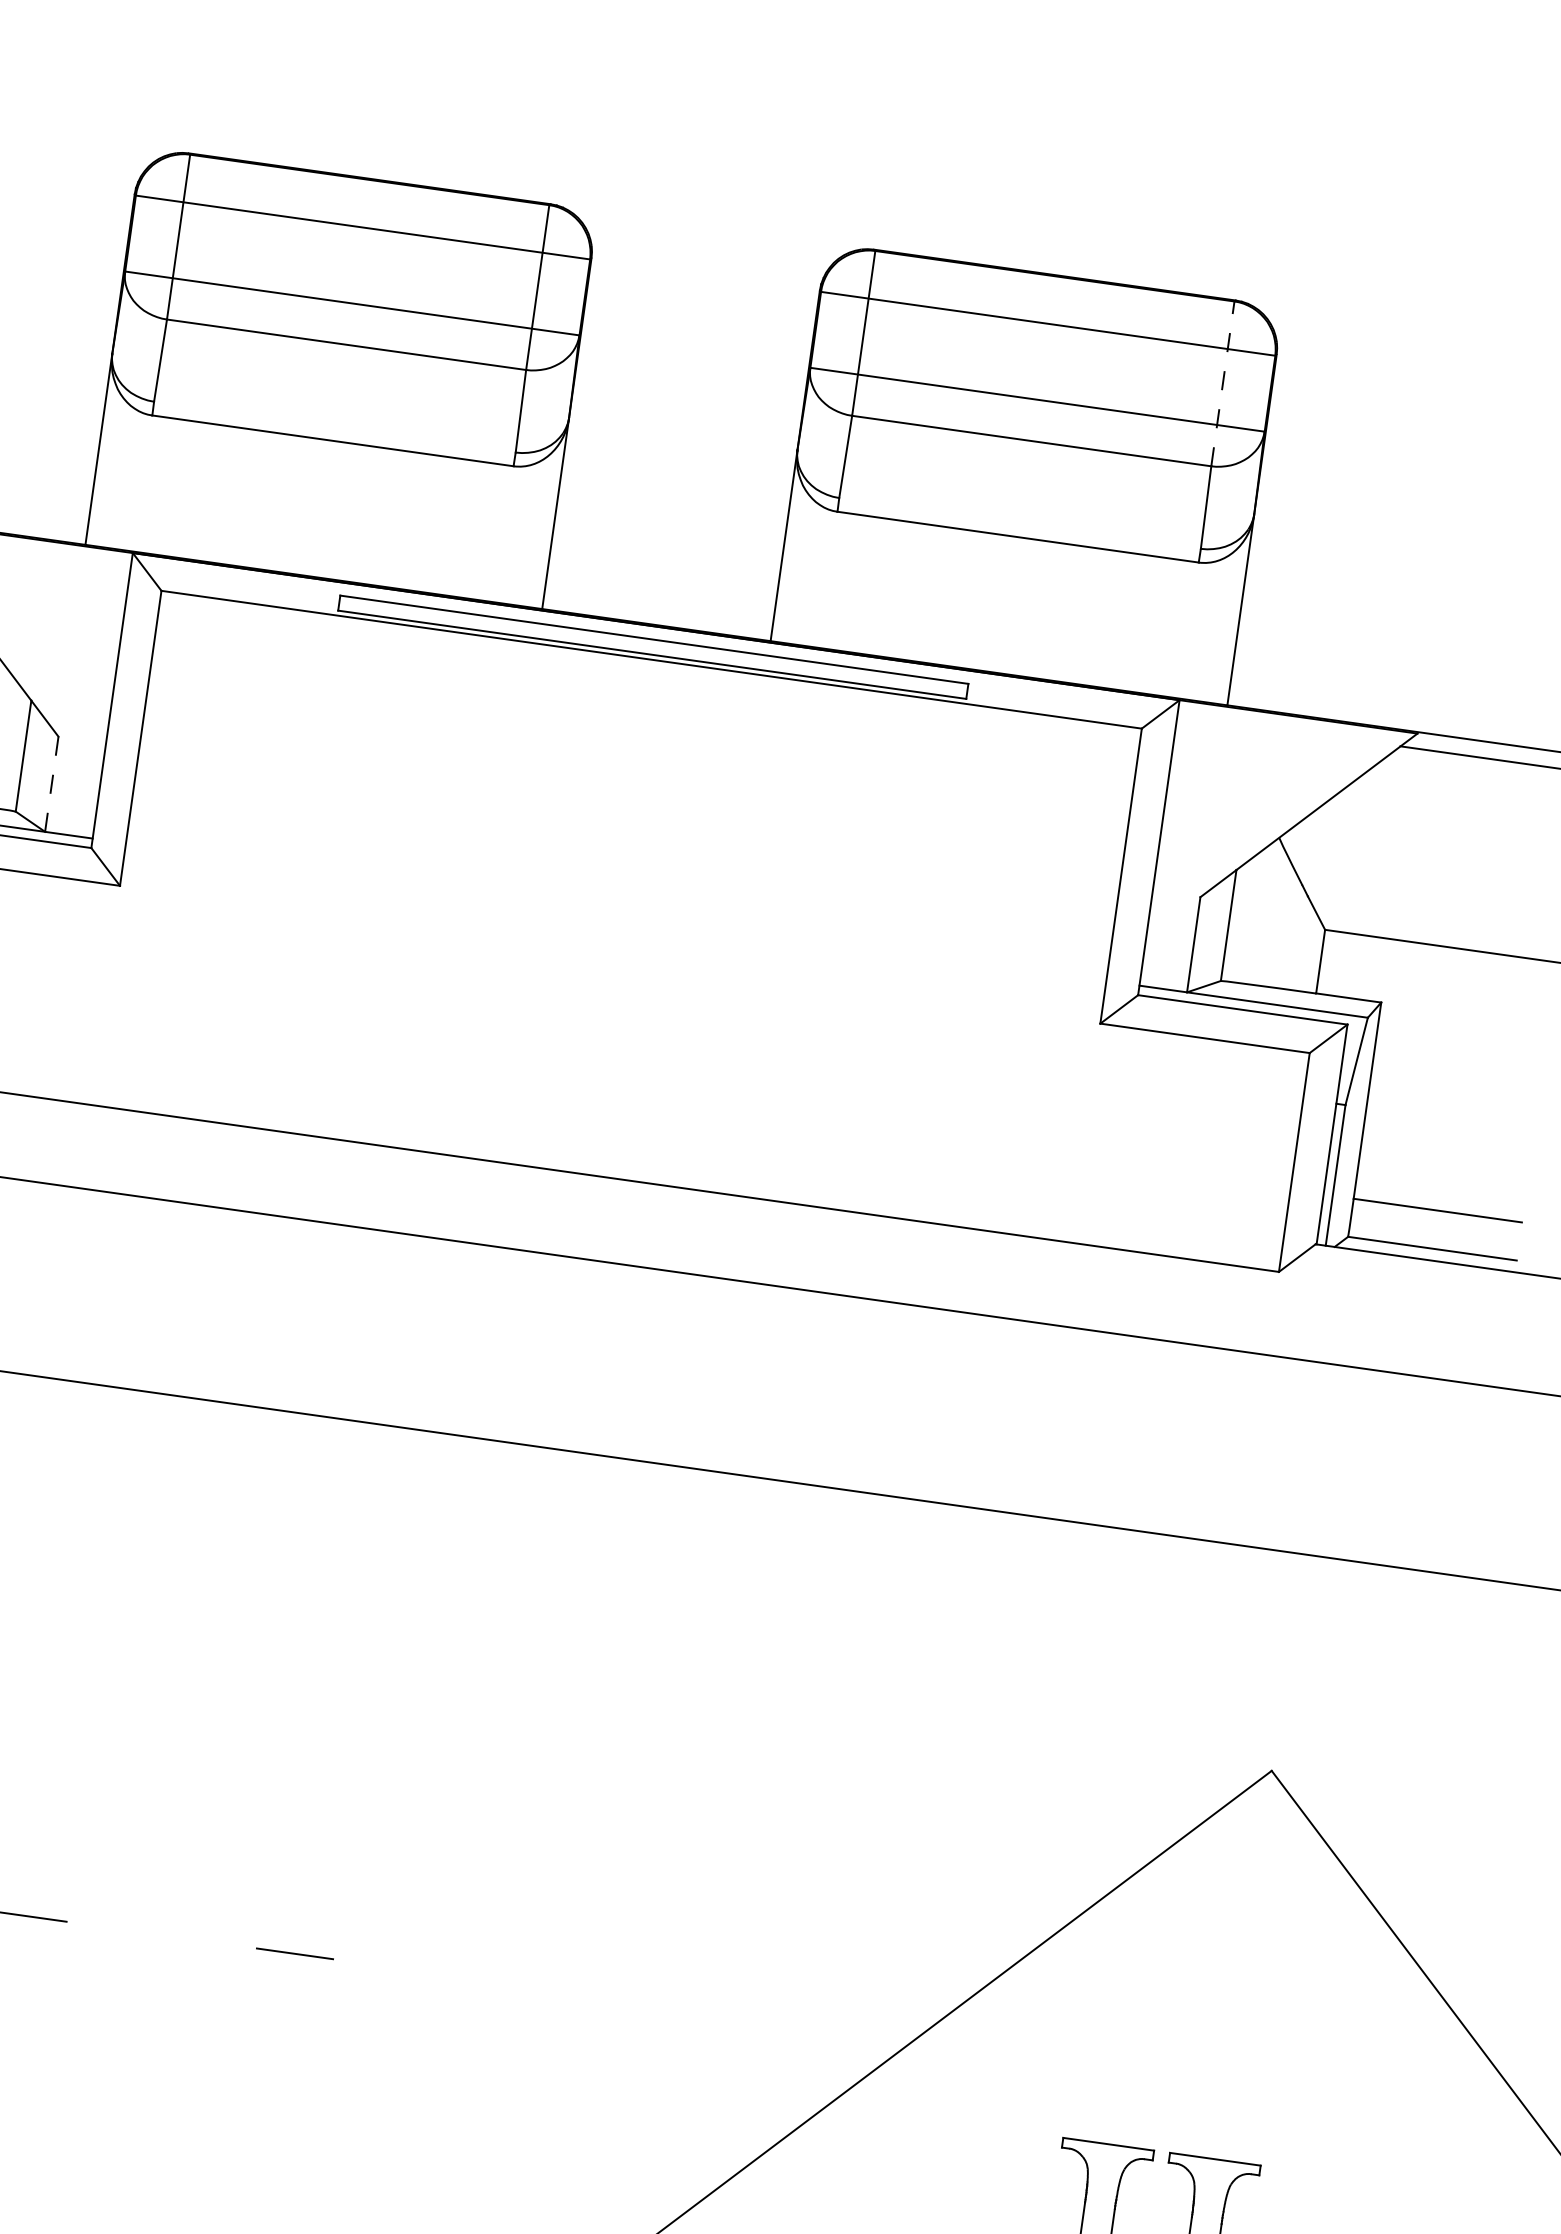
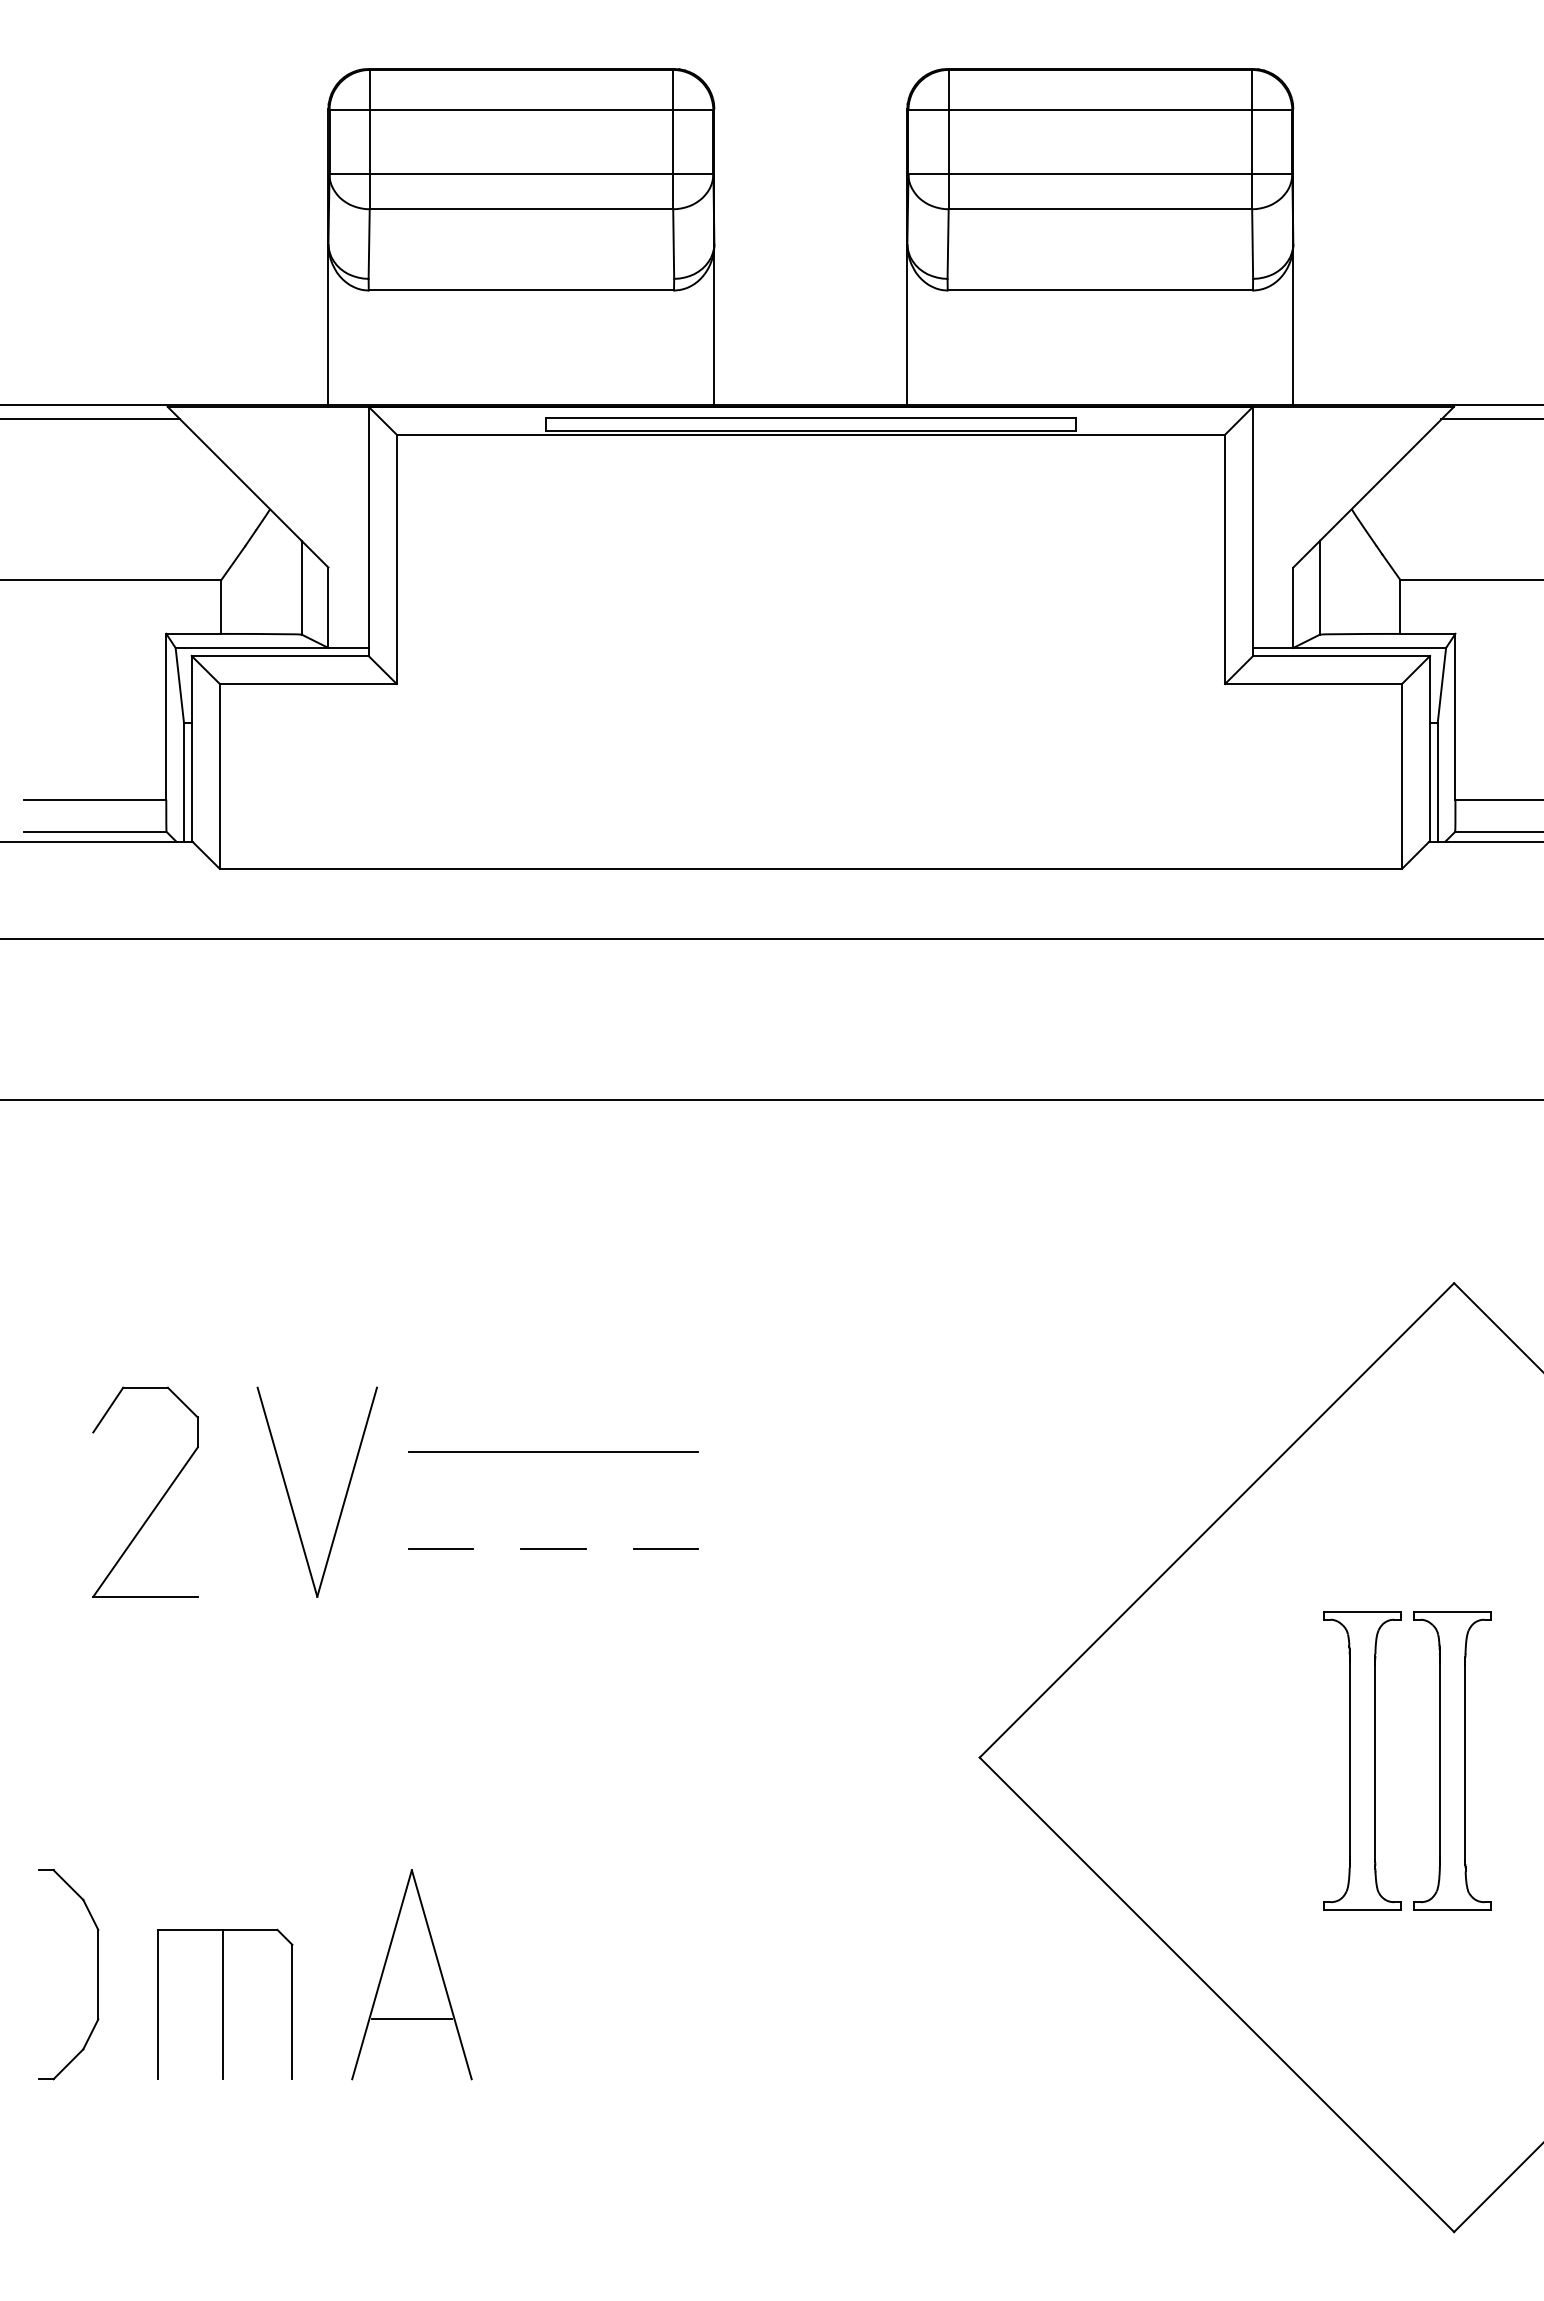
line: (1223, 383) -> (1252, 139), dashed -> solid
line: (51, 785) -> (328, 608), dashed -> solid
line: (177, 1821) -> (553, 1452), added
line: (161, 1935) -> (553, 1548), added

